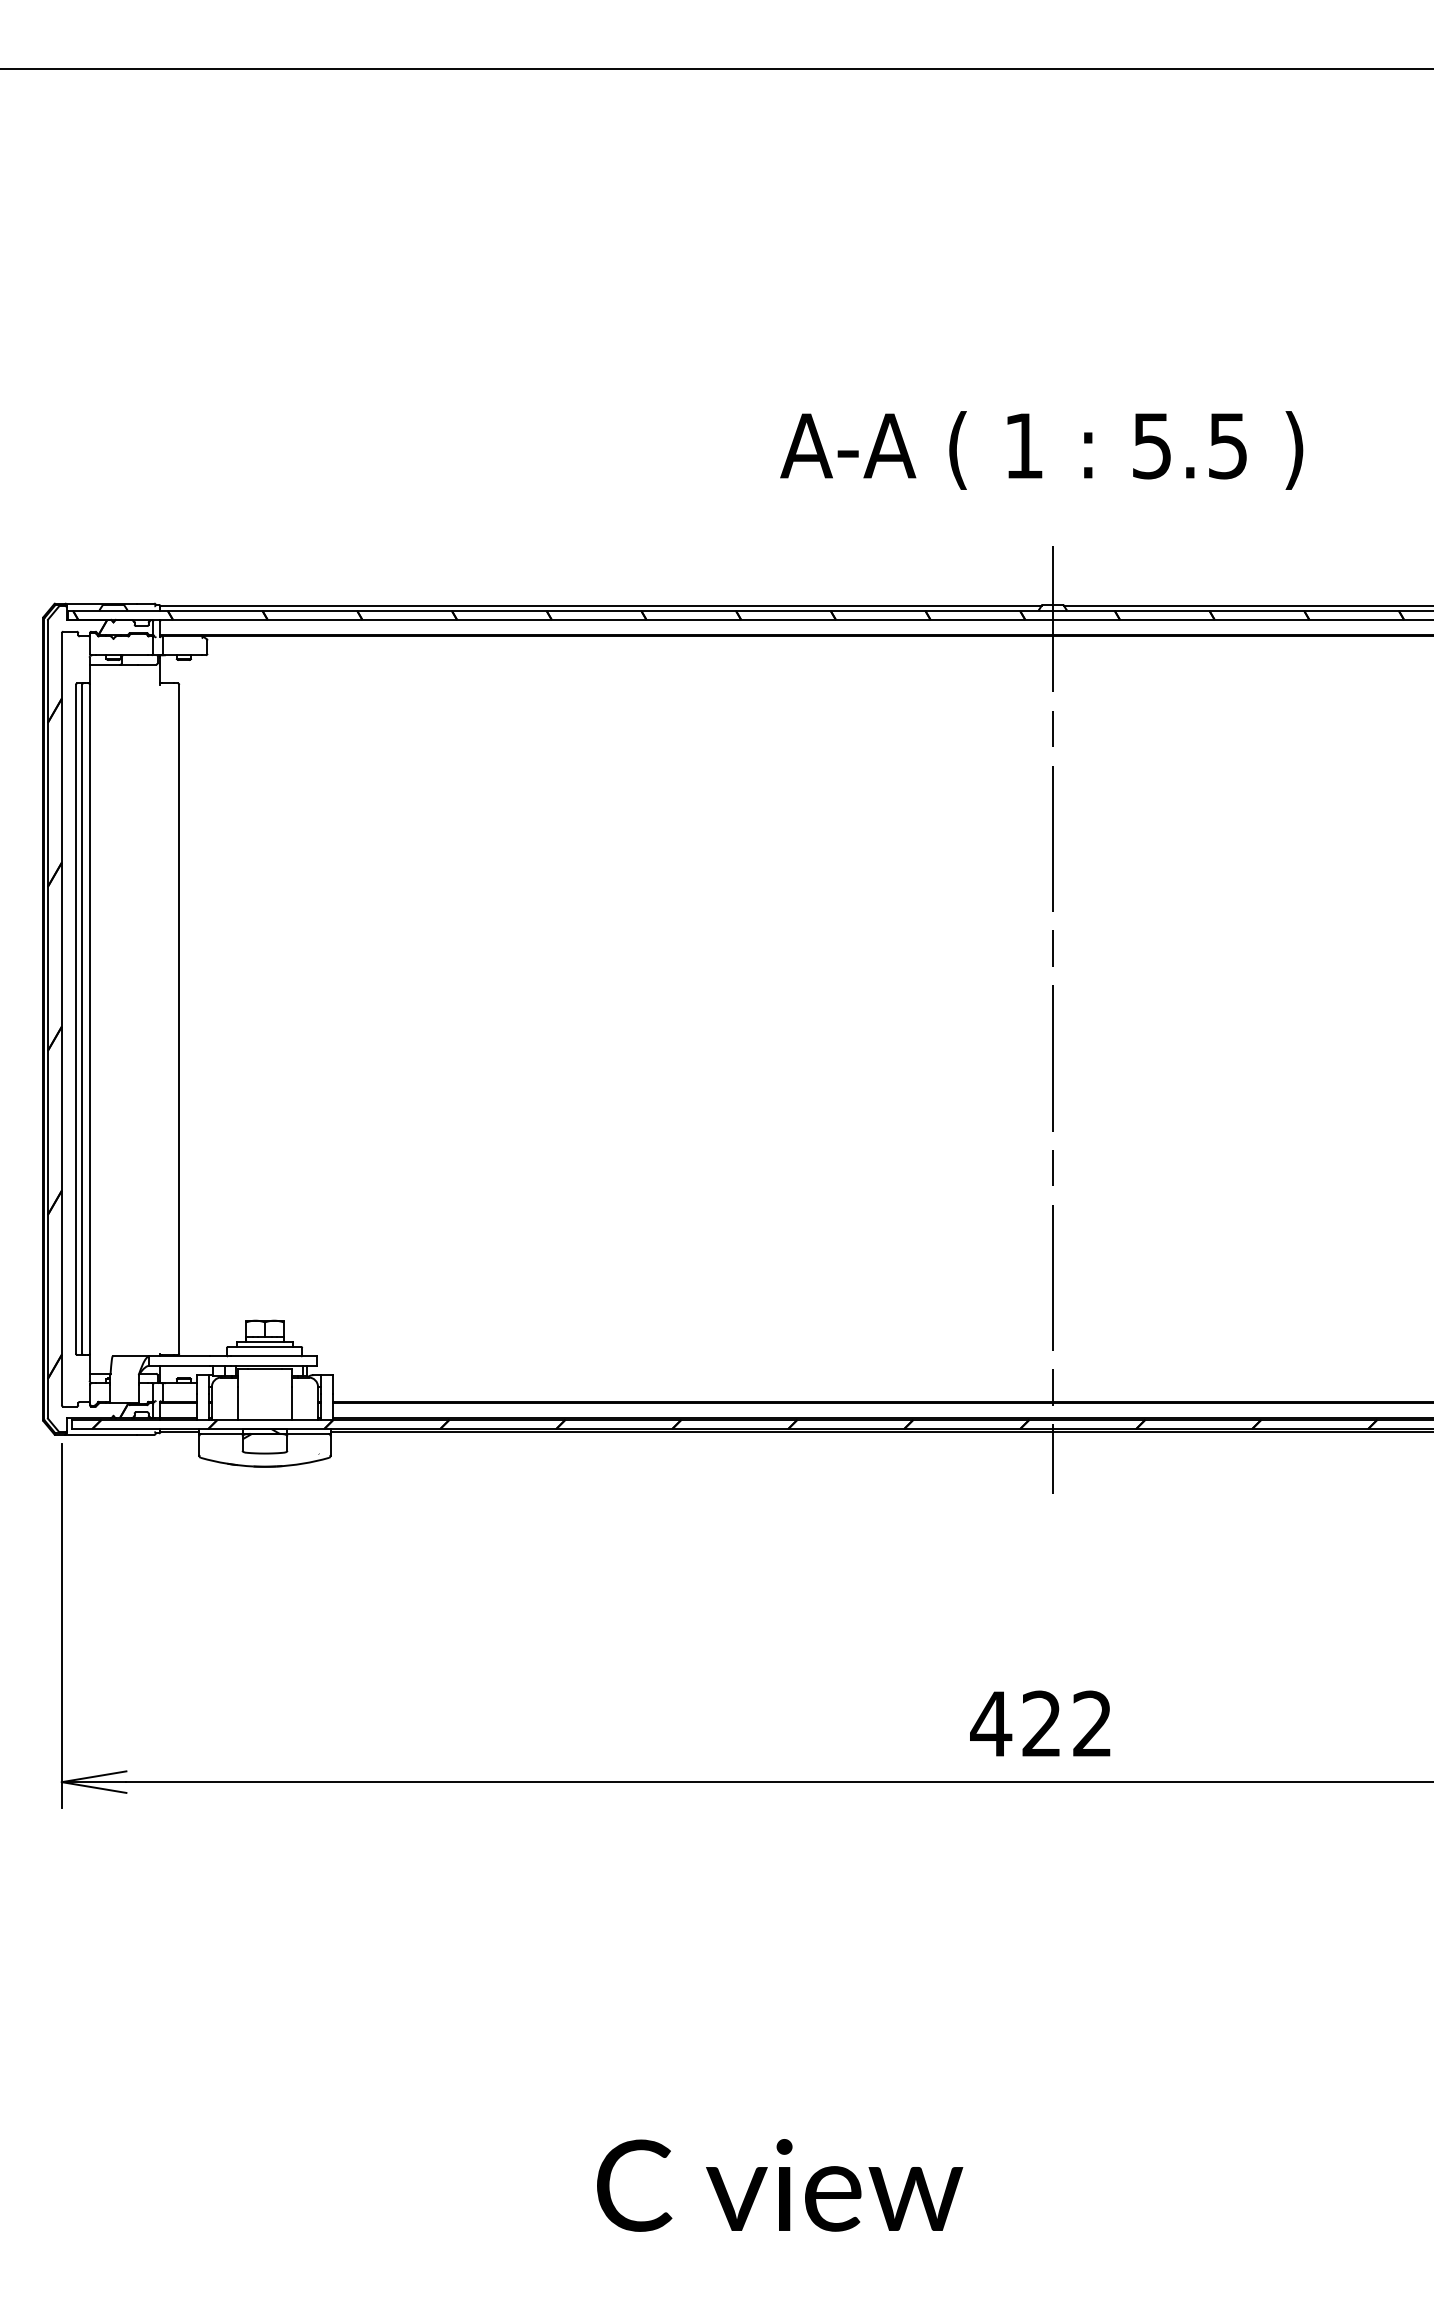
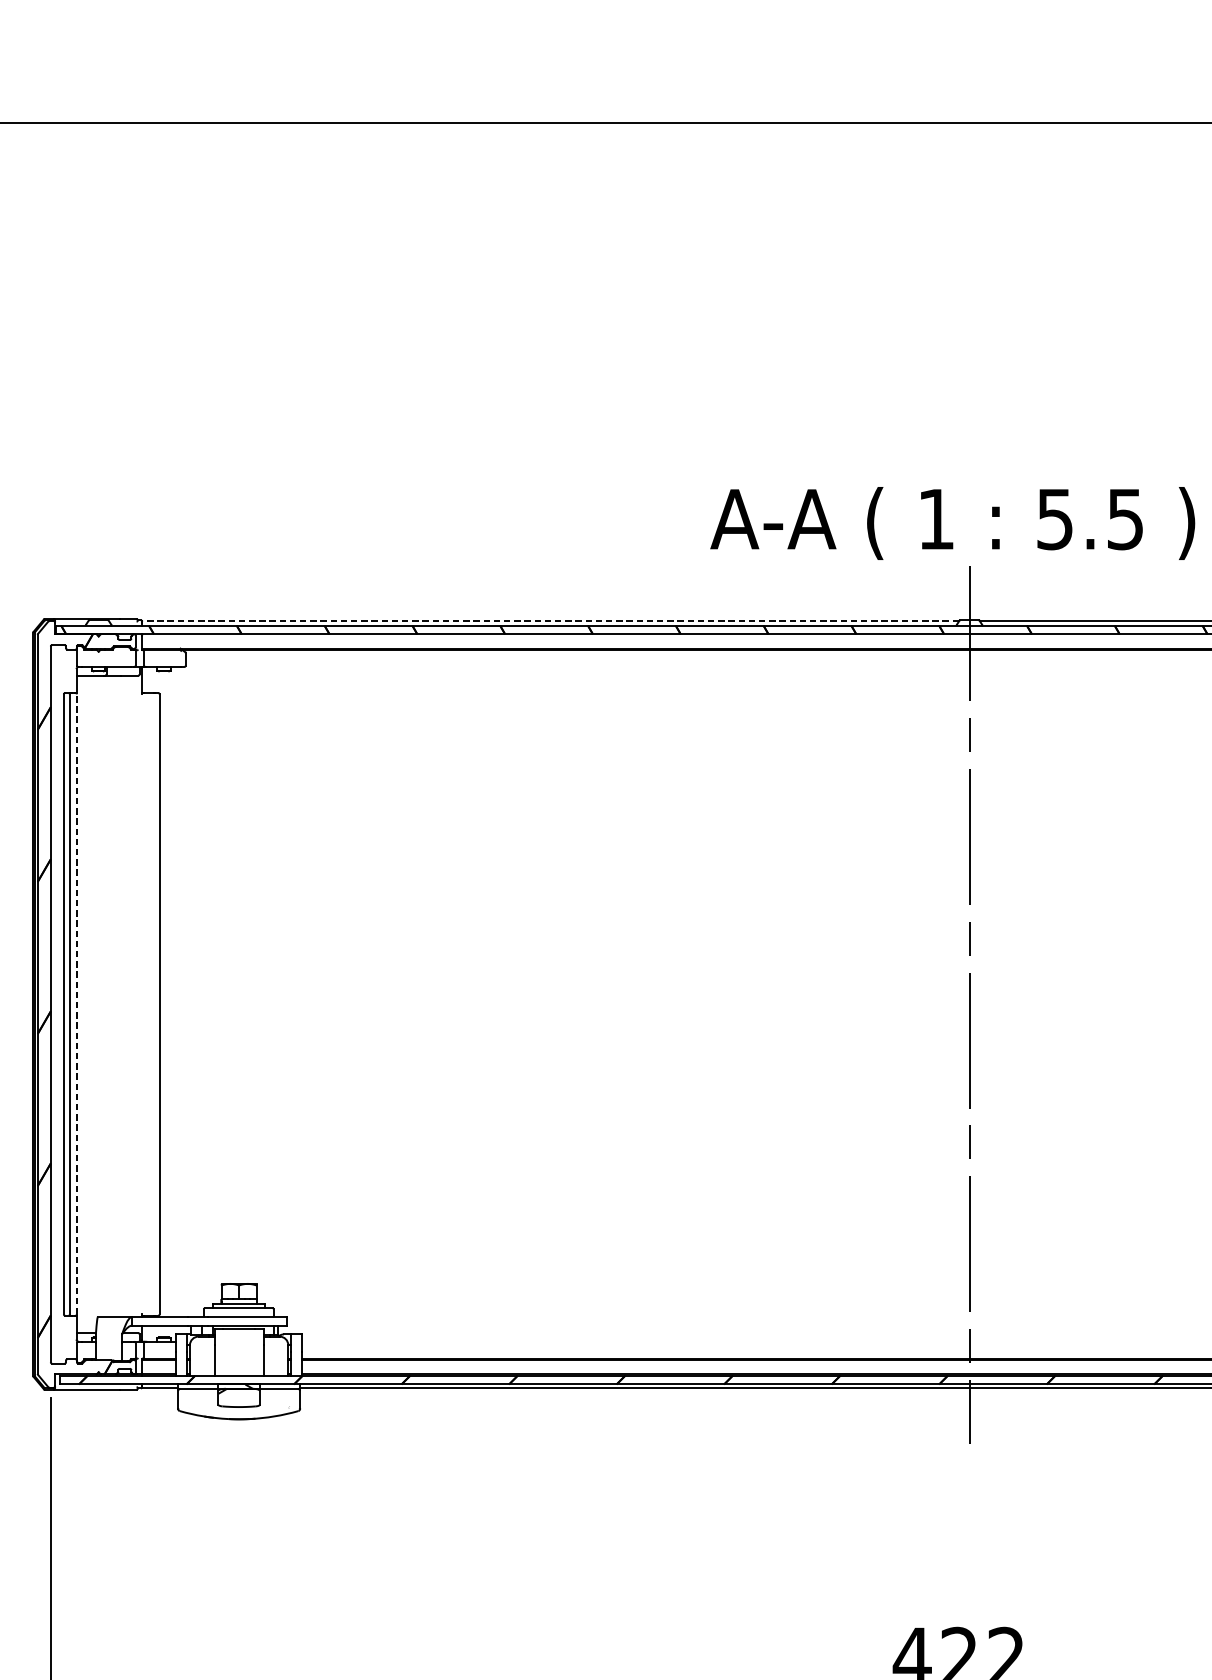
text: (1041, 450) -> (952, 523), moved
line: (601, 605) -> (551, 620), solid -> dashed
line: (90, 1018) -> (77, 1003), solid -> dashed

